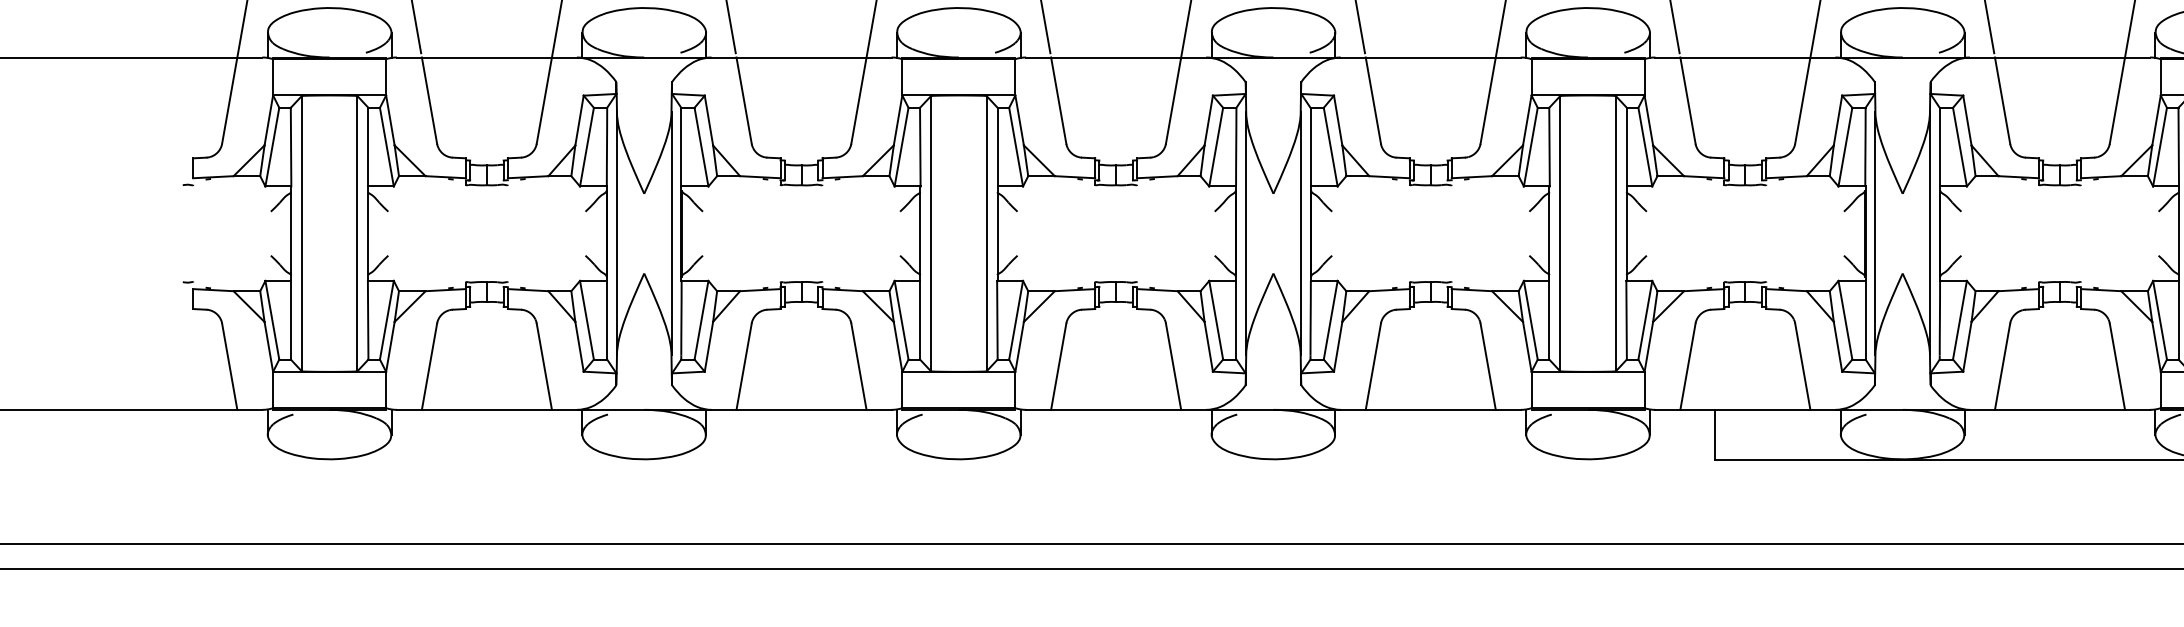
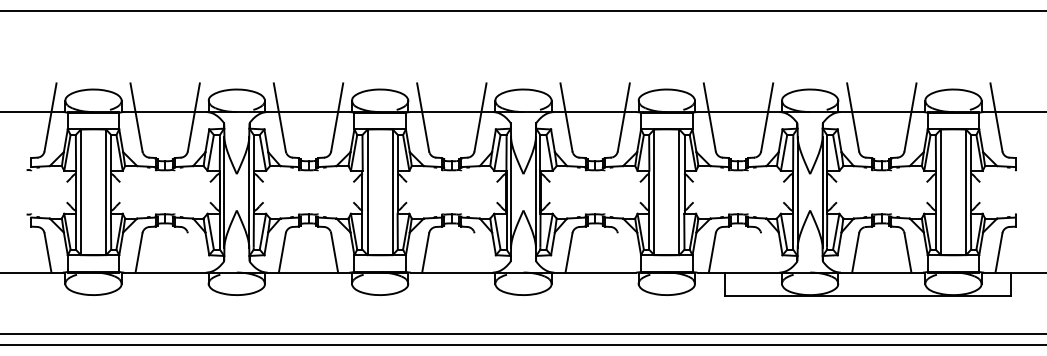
line: (542, 365) -> (190, 252), removed
line: (1172, 365) -> (477, 252), removed
line: (1486, 365) -> (620, 252), removed
line: (1802, 365) -> (764, 252), removed

